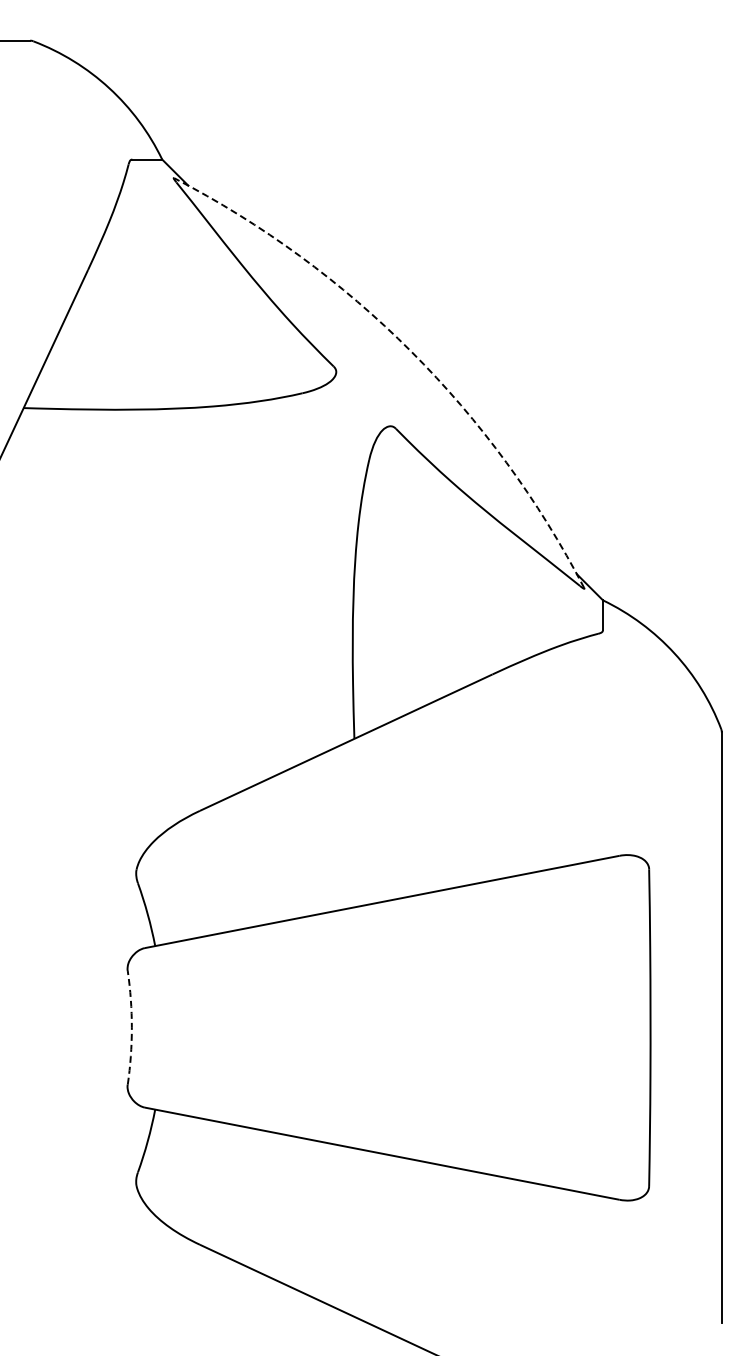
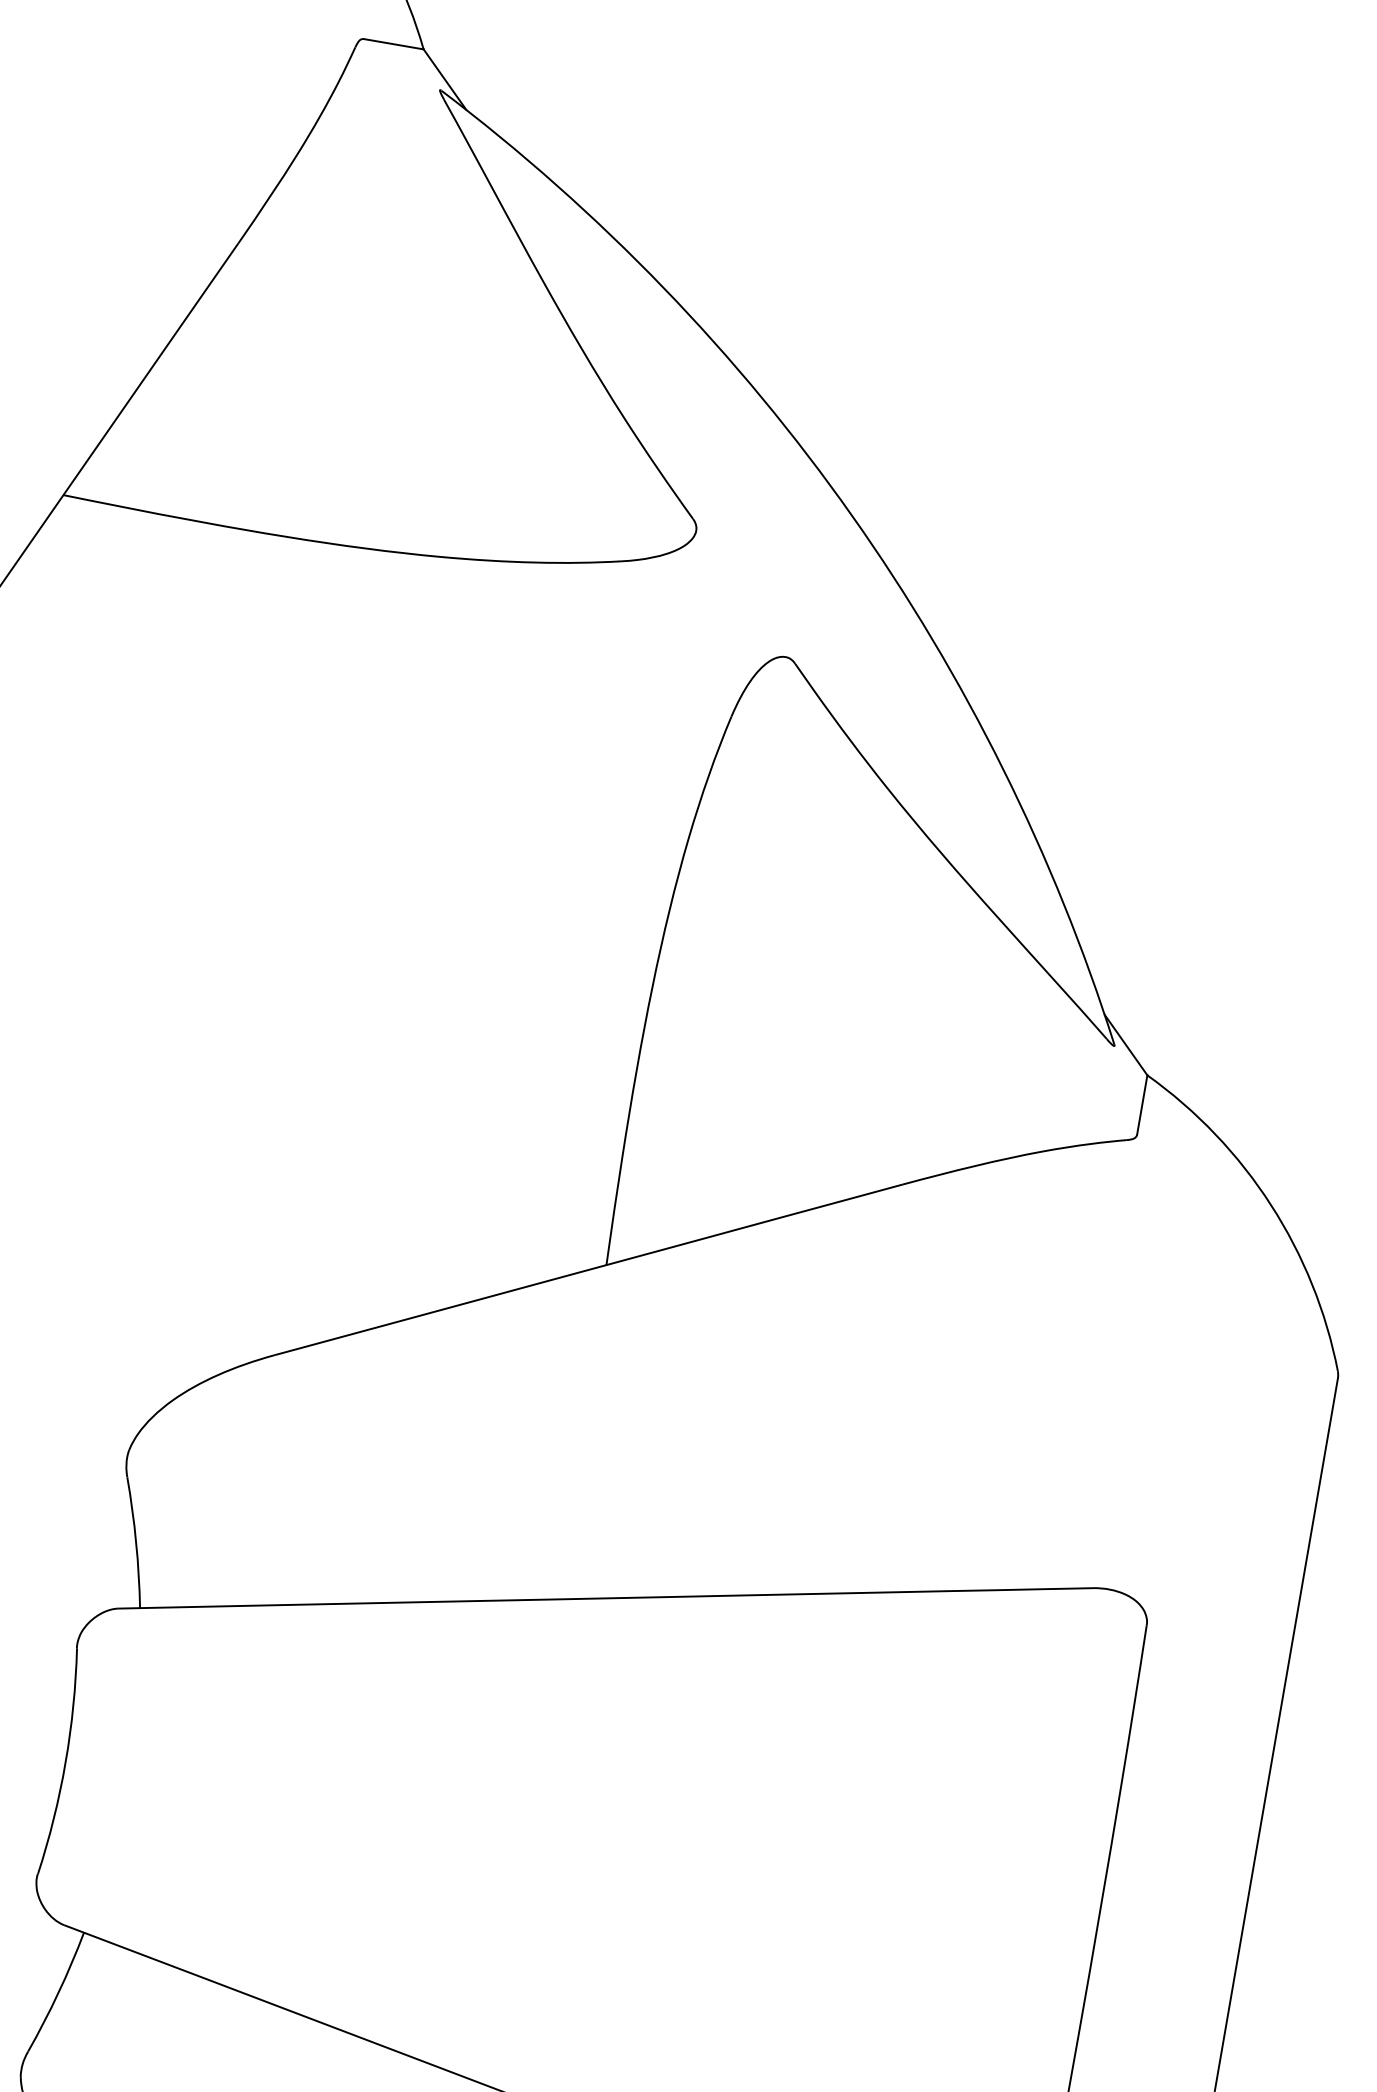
arc: (411, 351) -> (852, 515), dashed -> solid
arc: (131, 1027) -> (65, 1761), dashed -> solid

